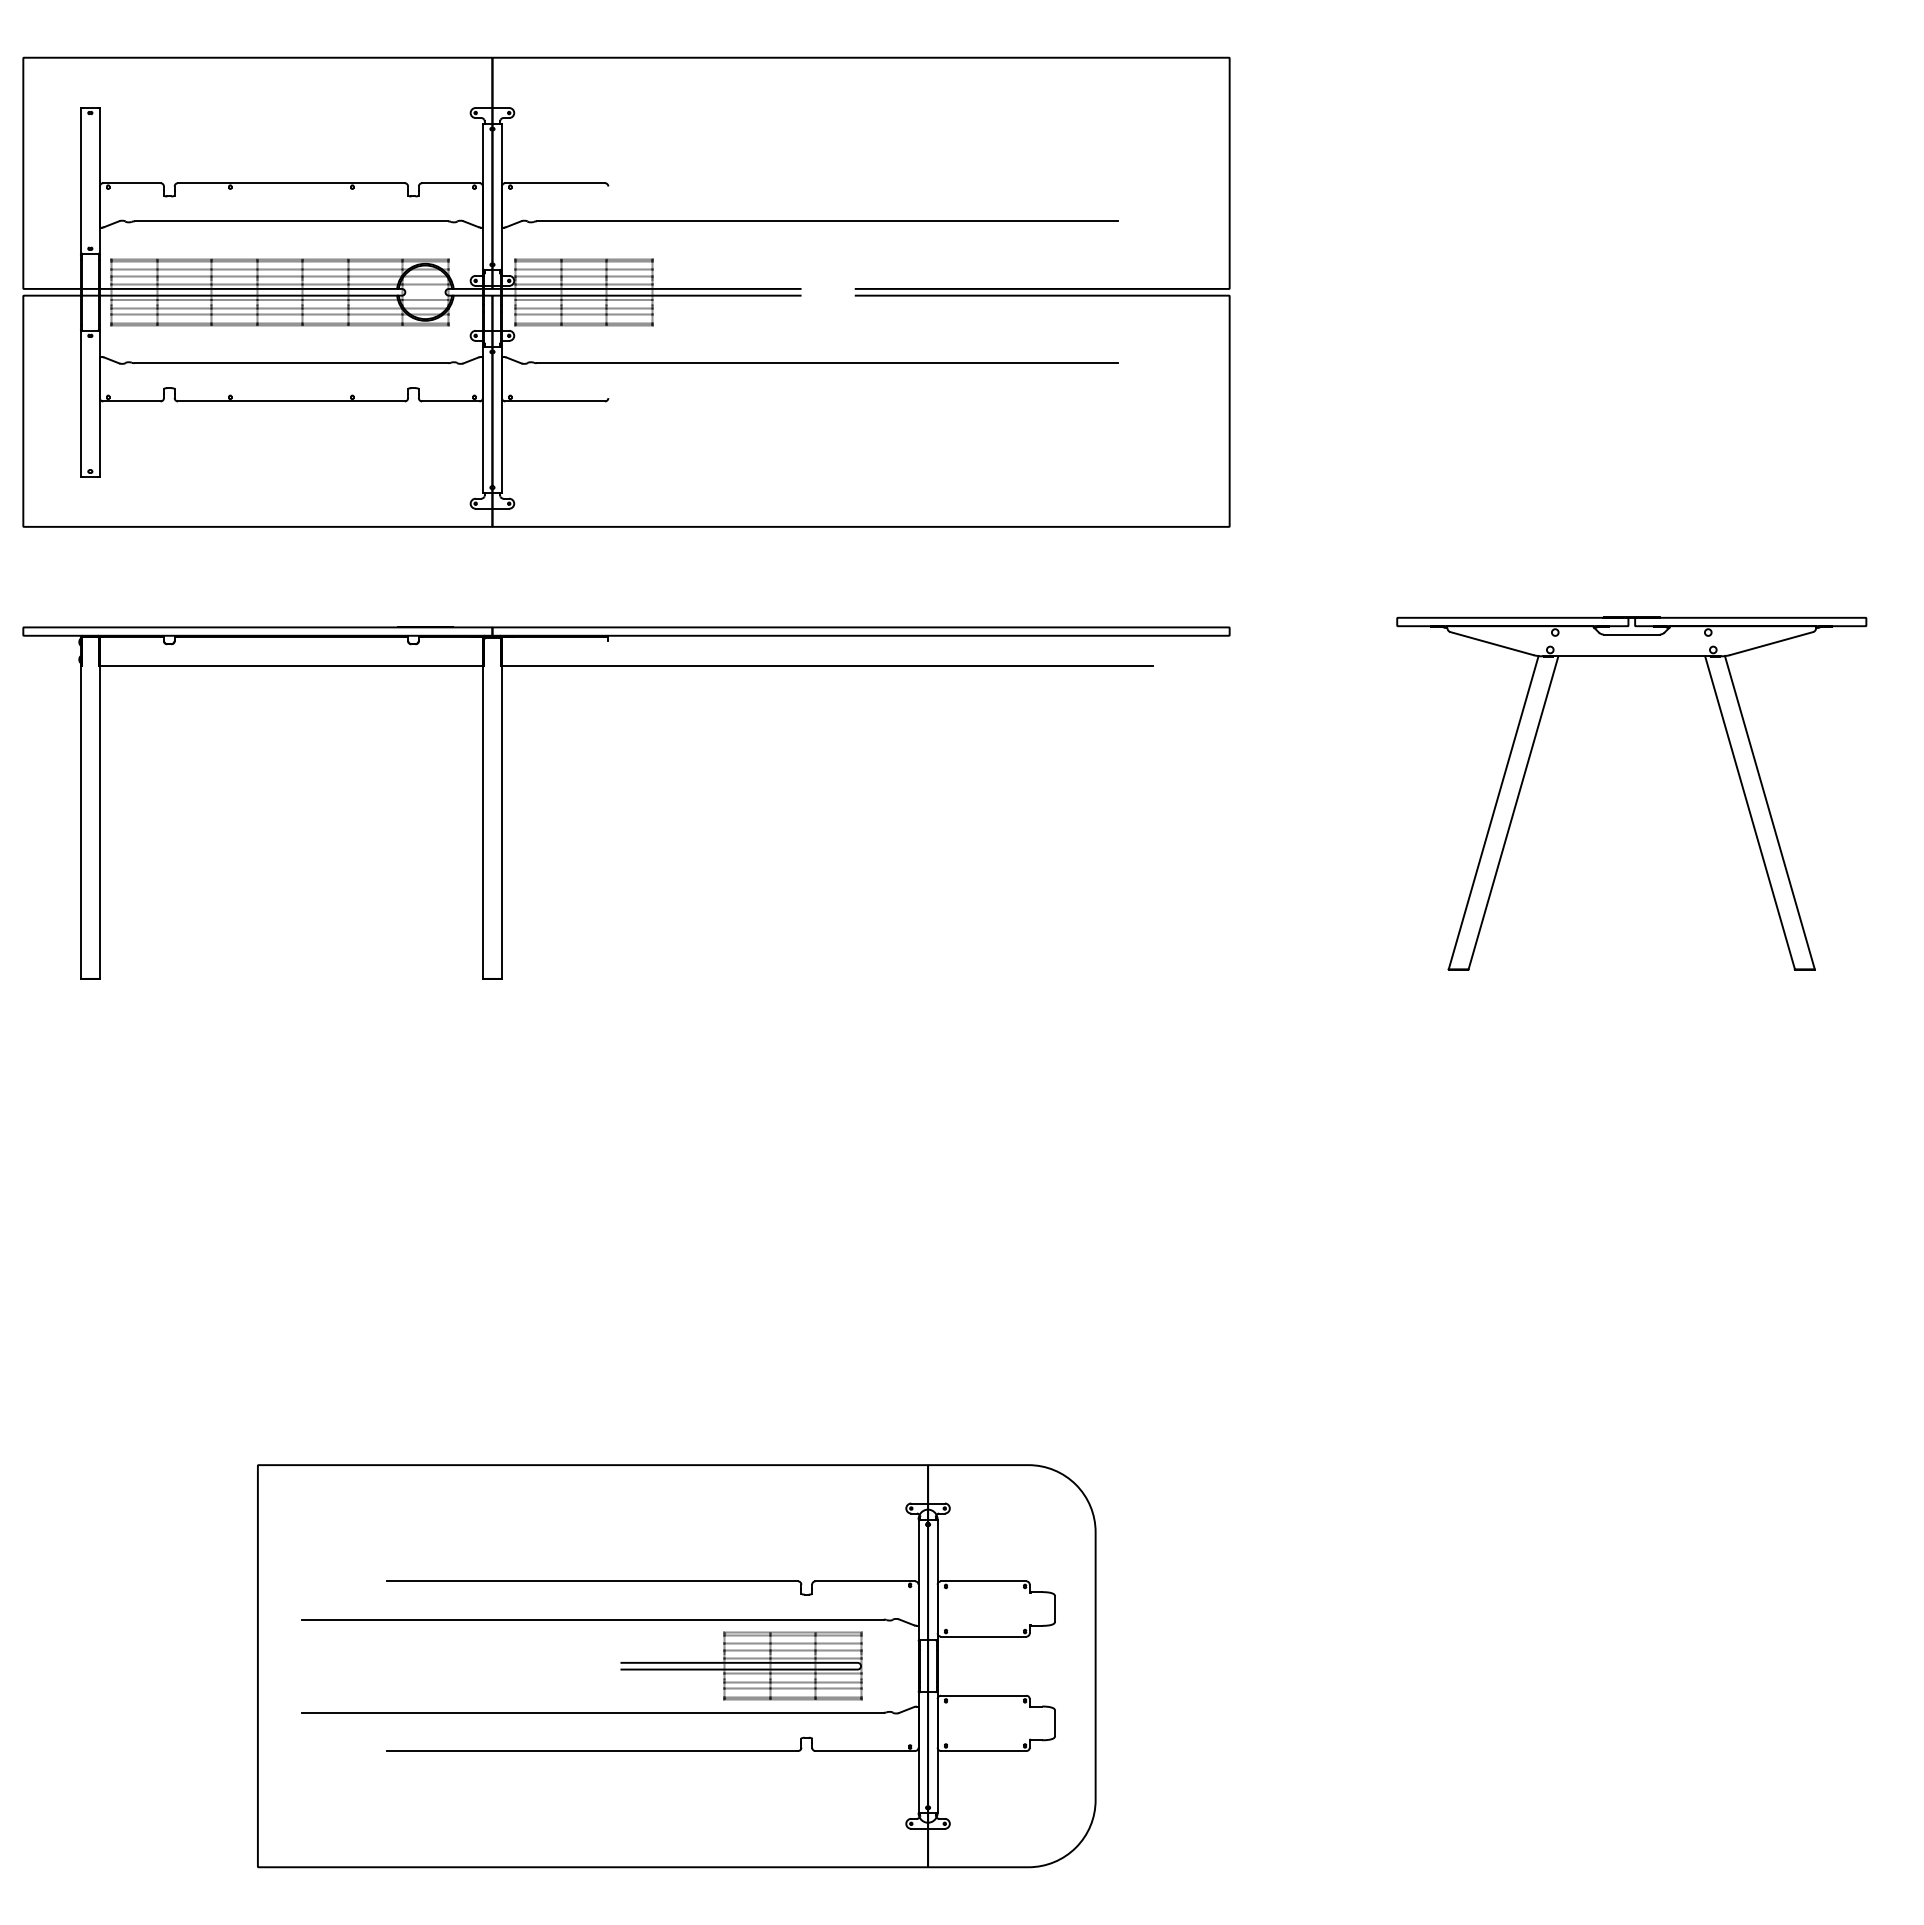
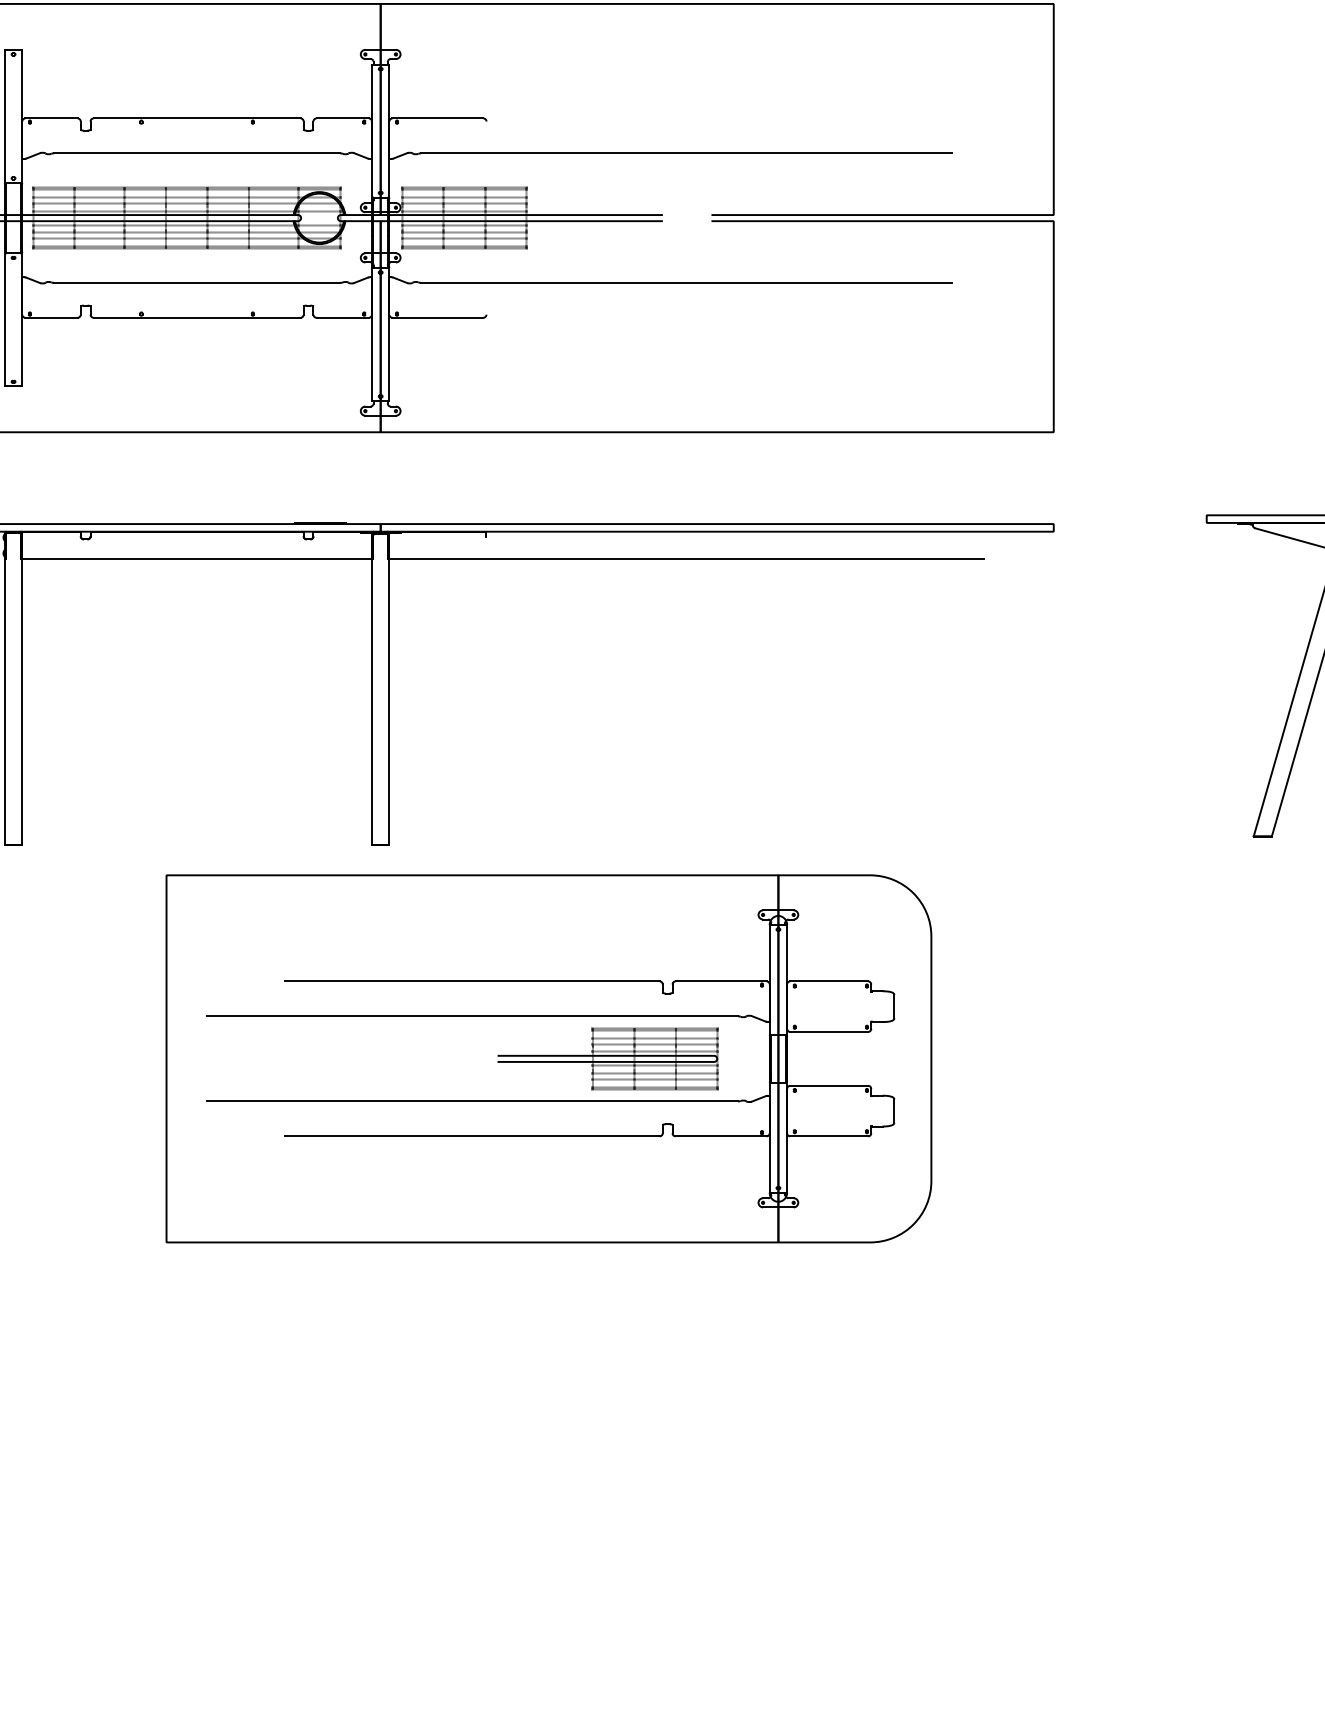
part: (676, 1666) -> (548, 1059), moved

